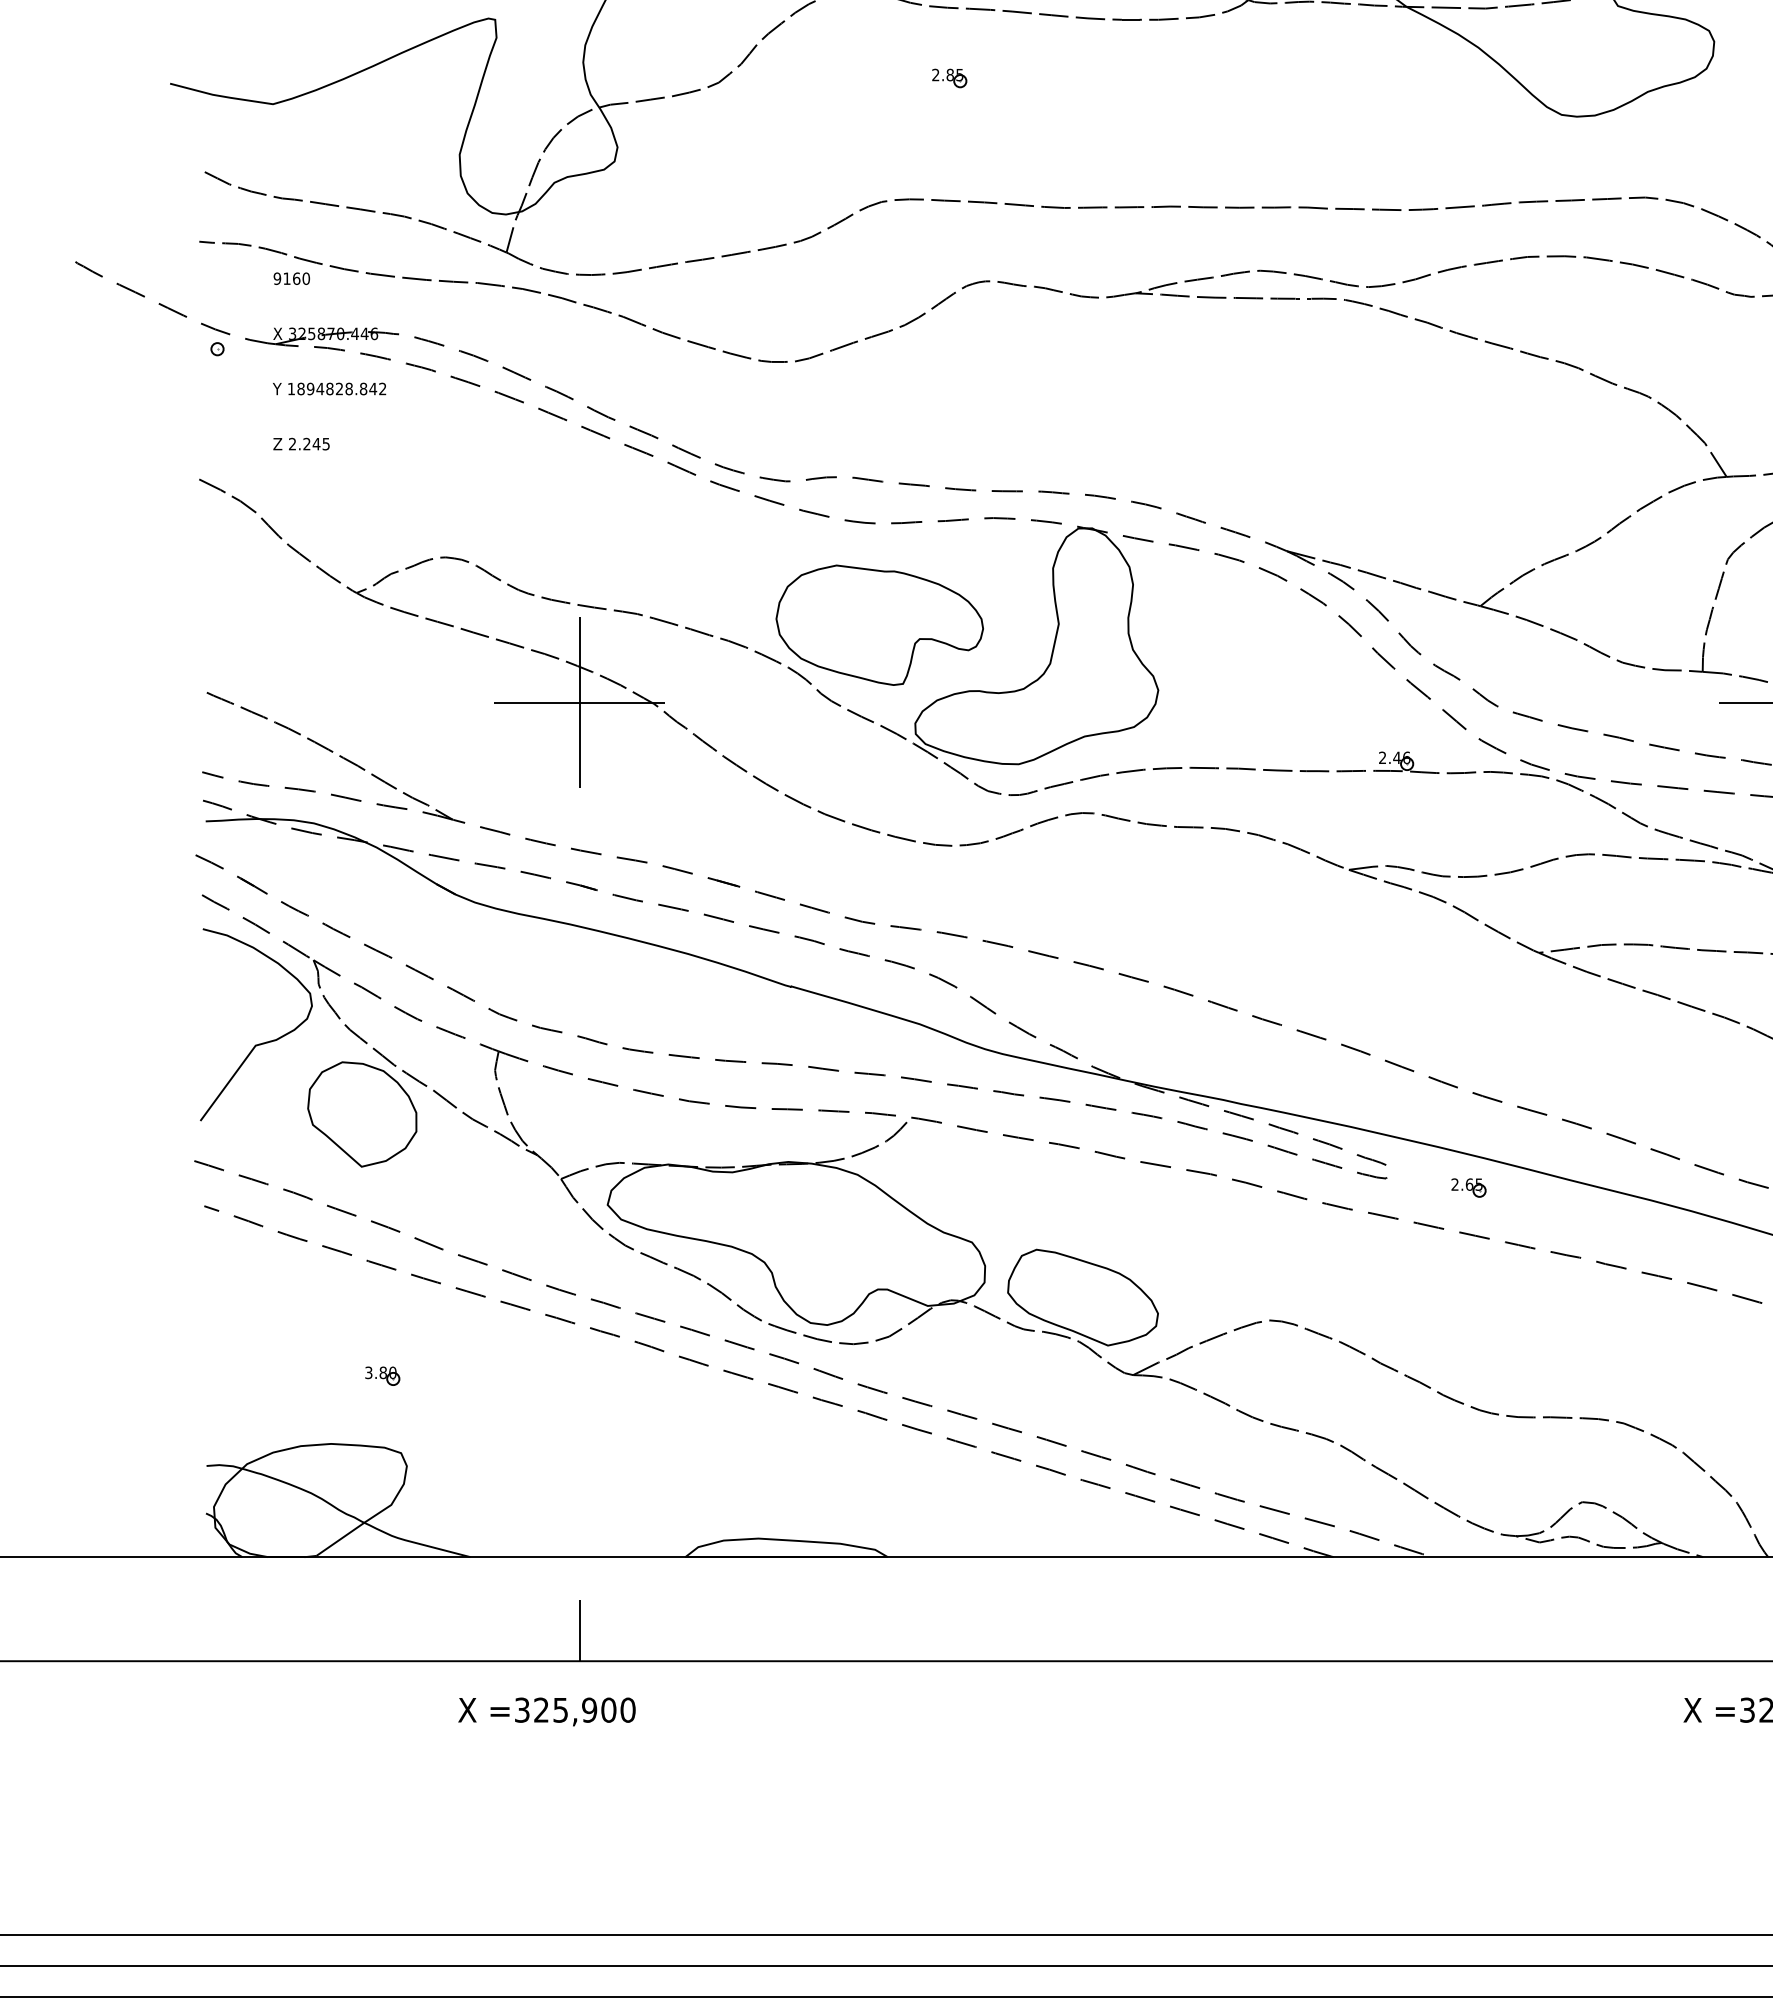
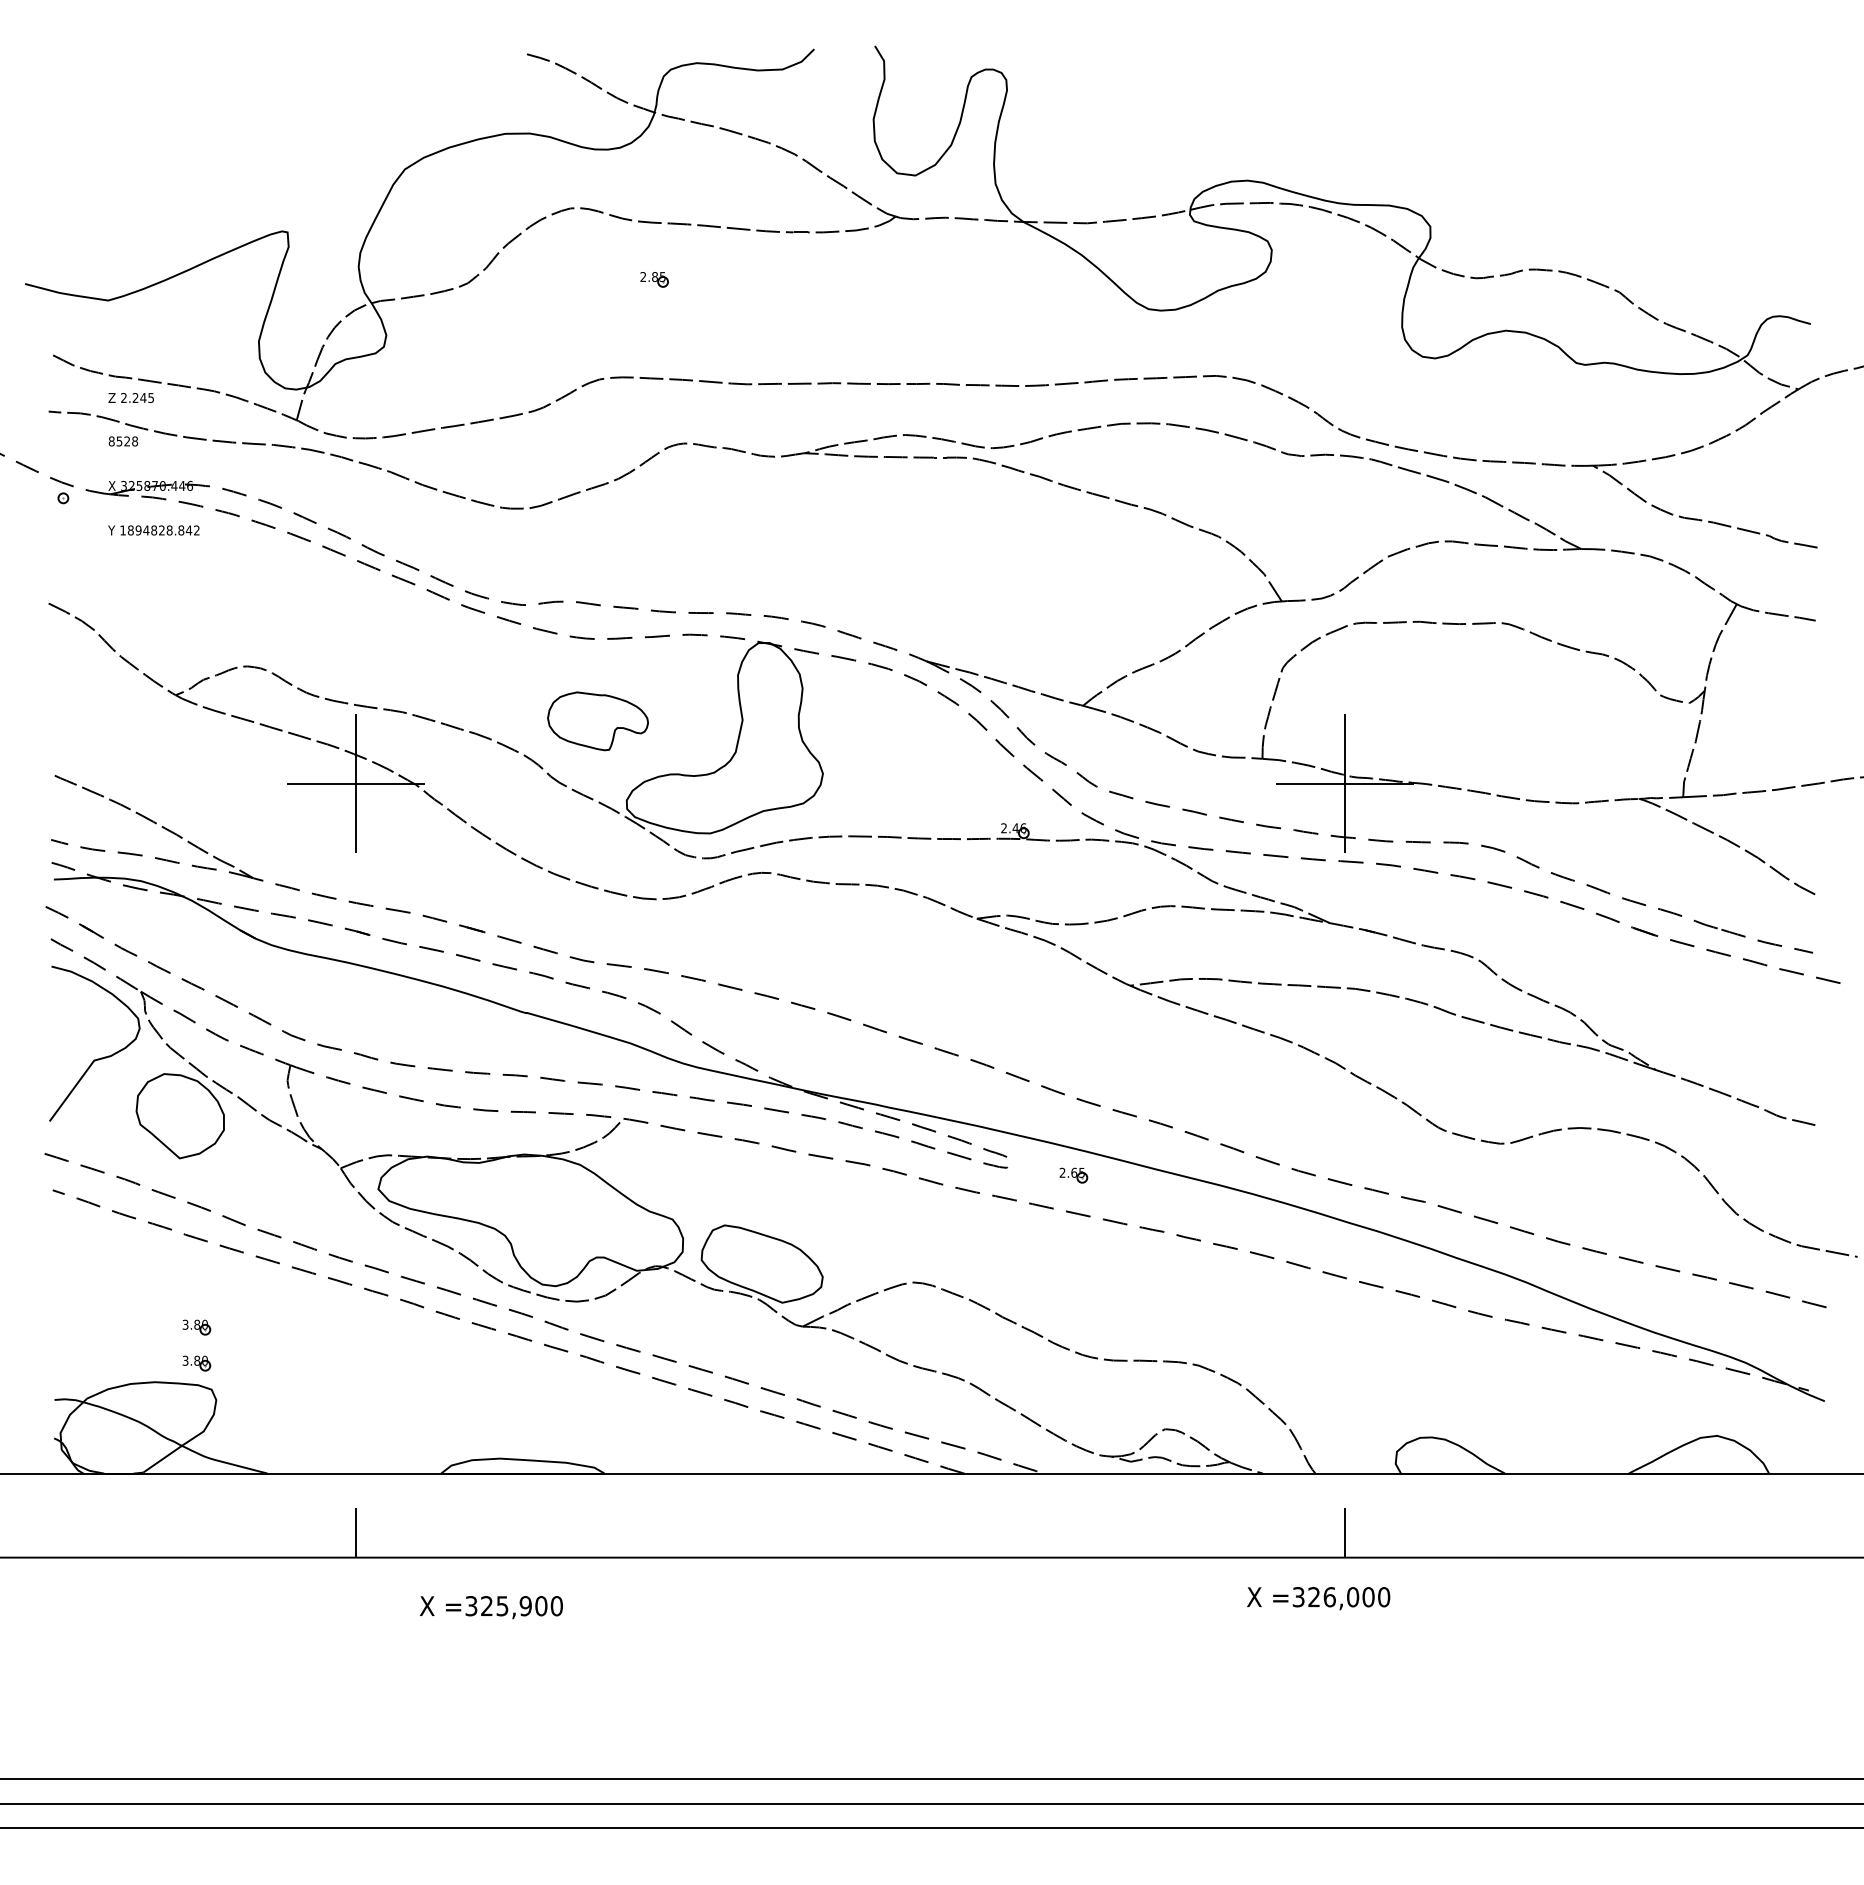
text: (291, 278) -> (123, 441), 9160 -> 8528
text: (300, 444) -> (130, 398), moved
part: (879, 625) -> (597, 721), size x0.6
part: (382, 1420) -> (196, 1363), added
text: (545, 1711) -> (490, 1607), moved

